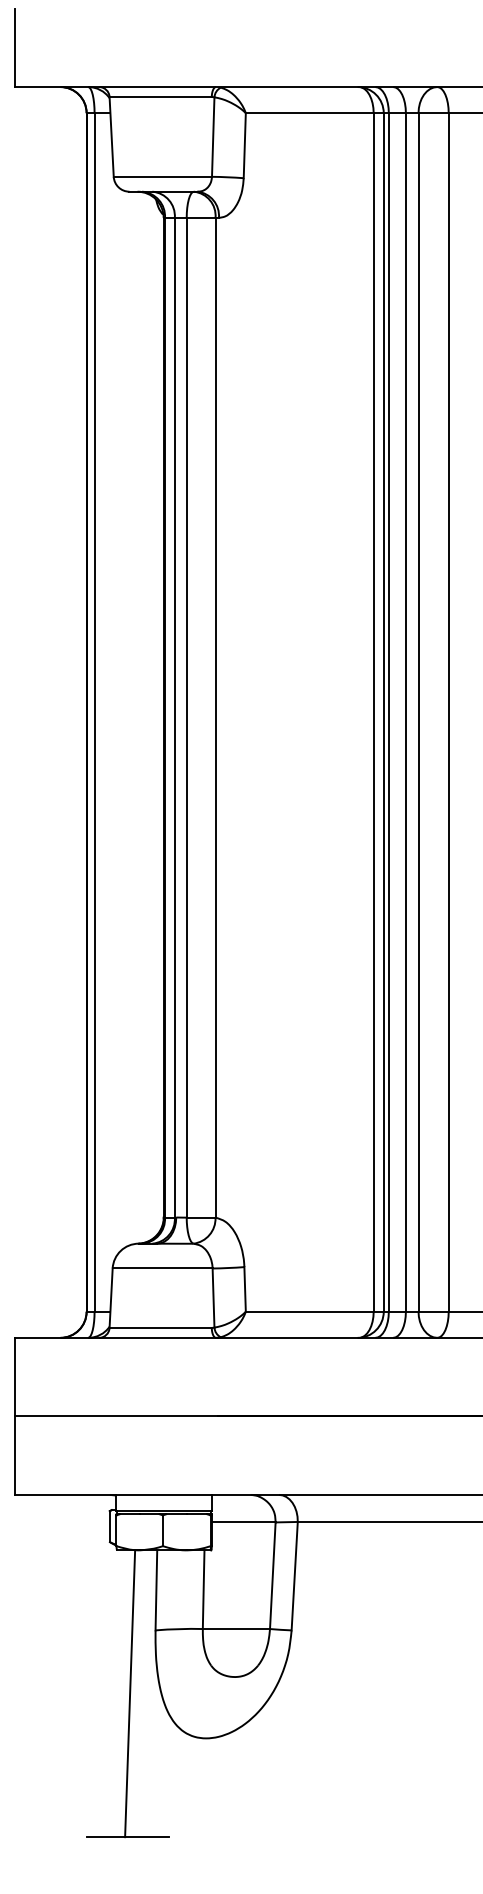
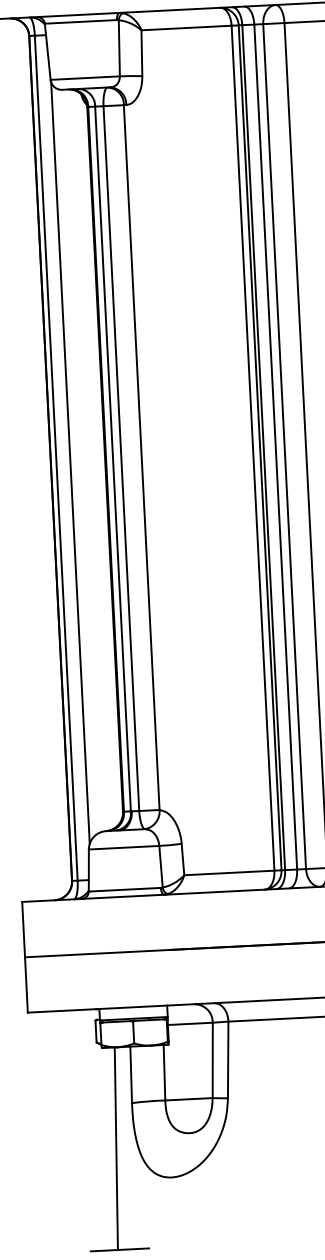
line: (114, 720) -> (70, 463), added

